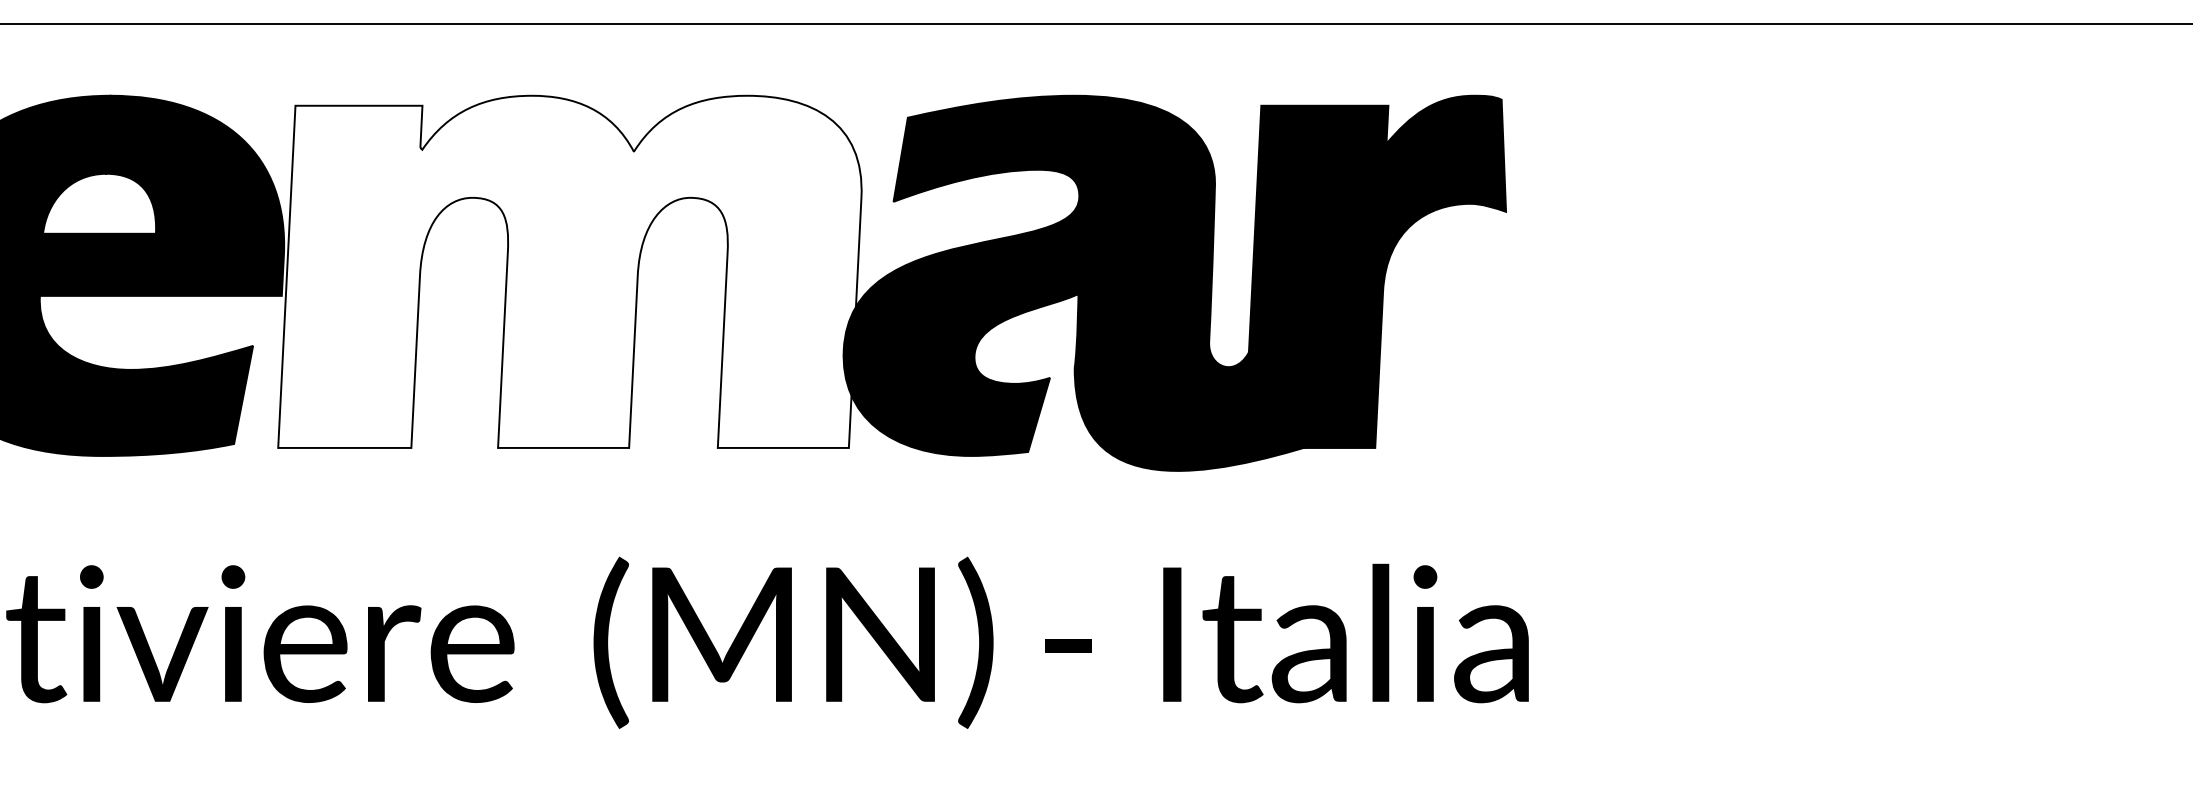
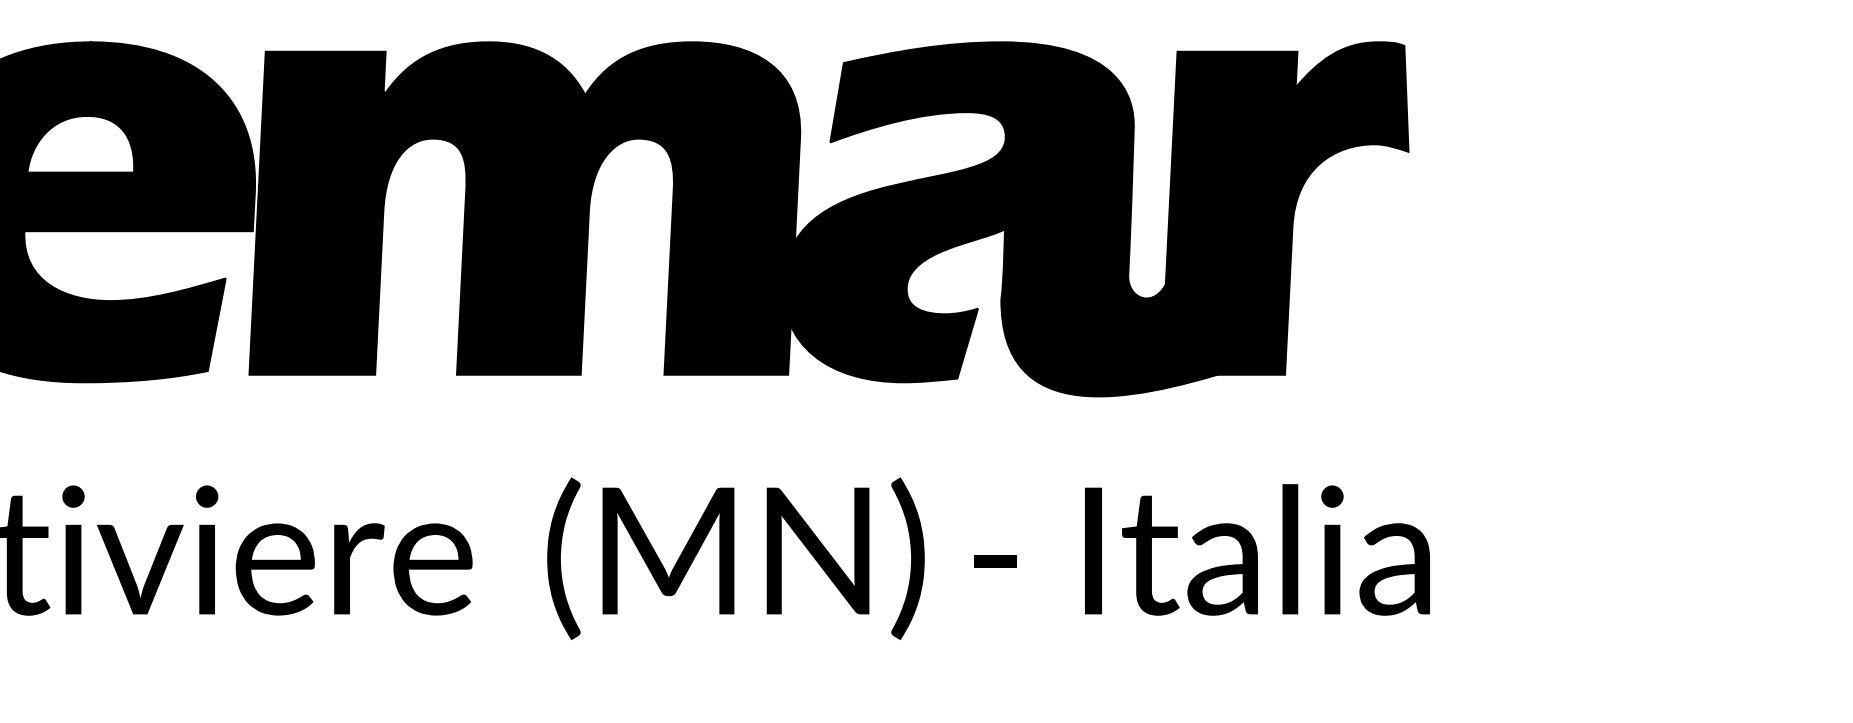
fill: (569, 271) -> (524, 208), added

